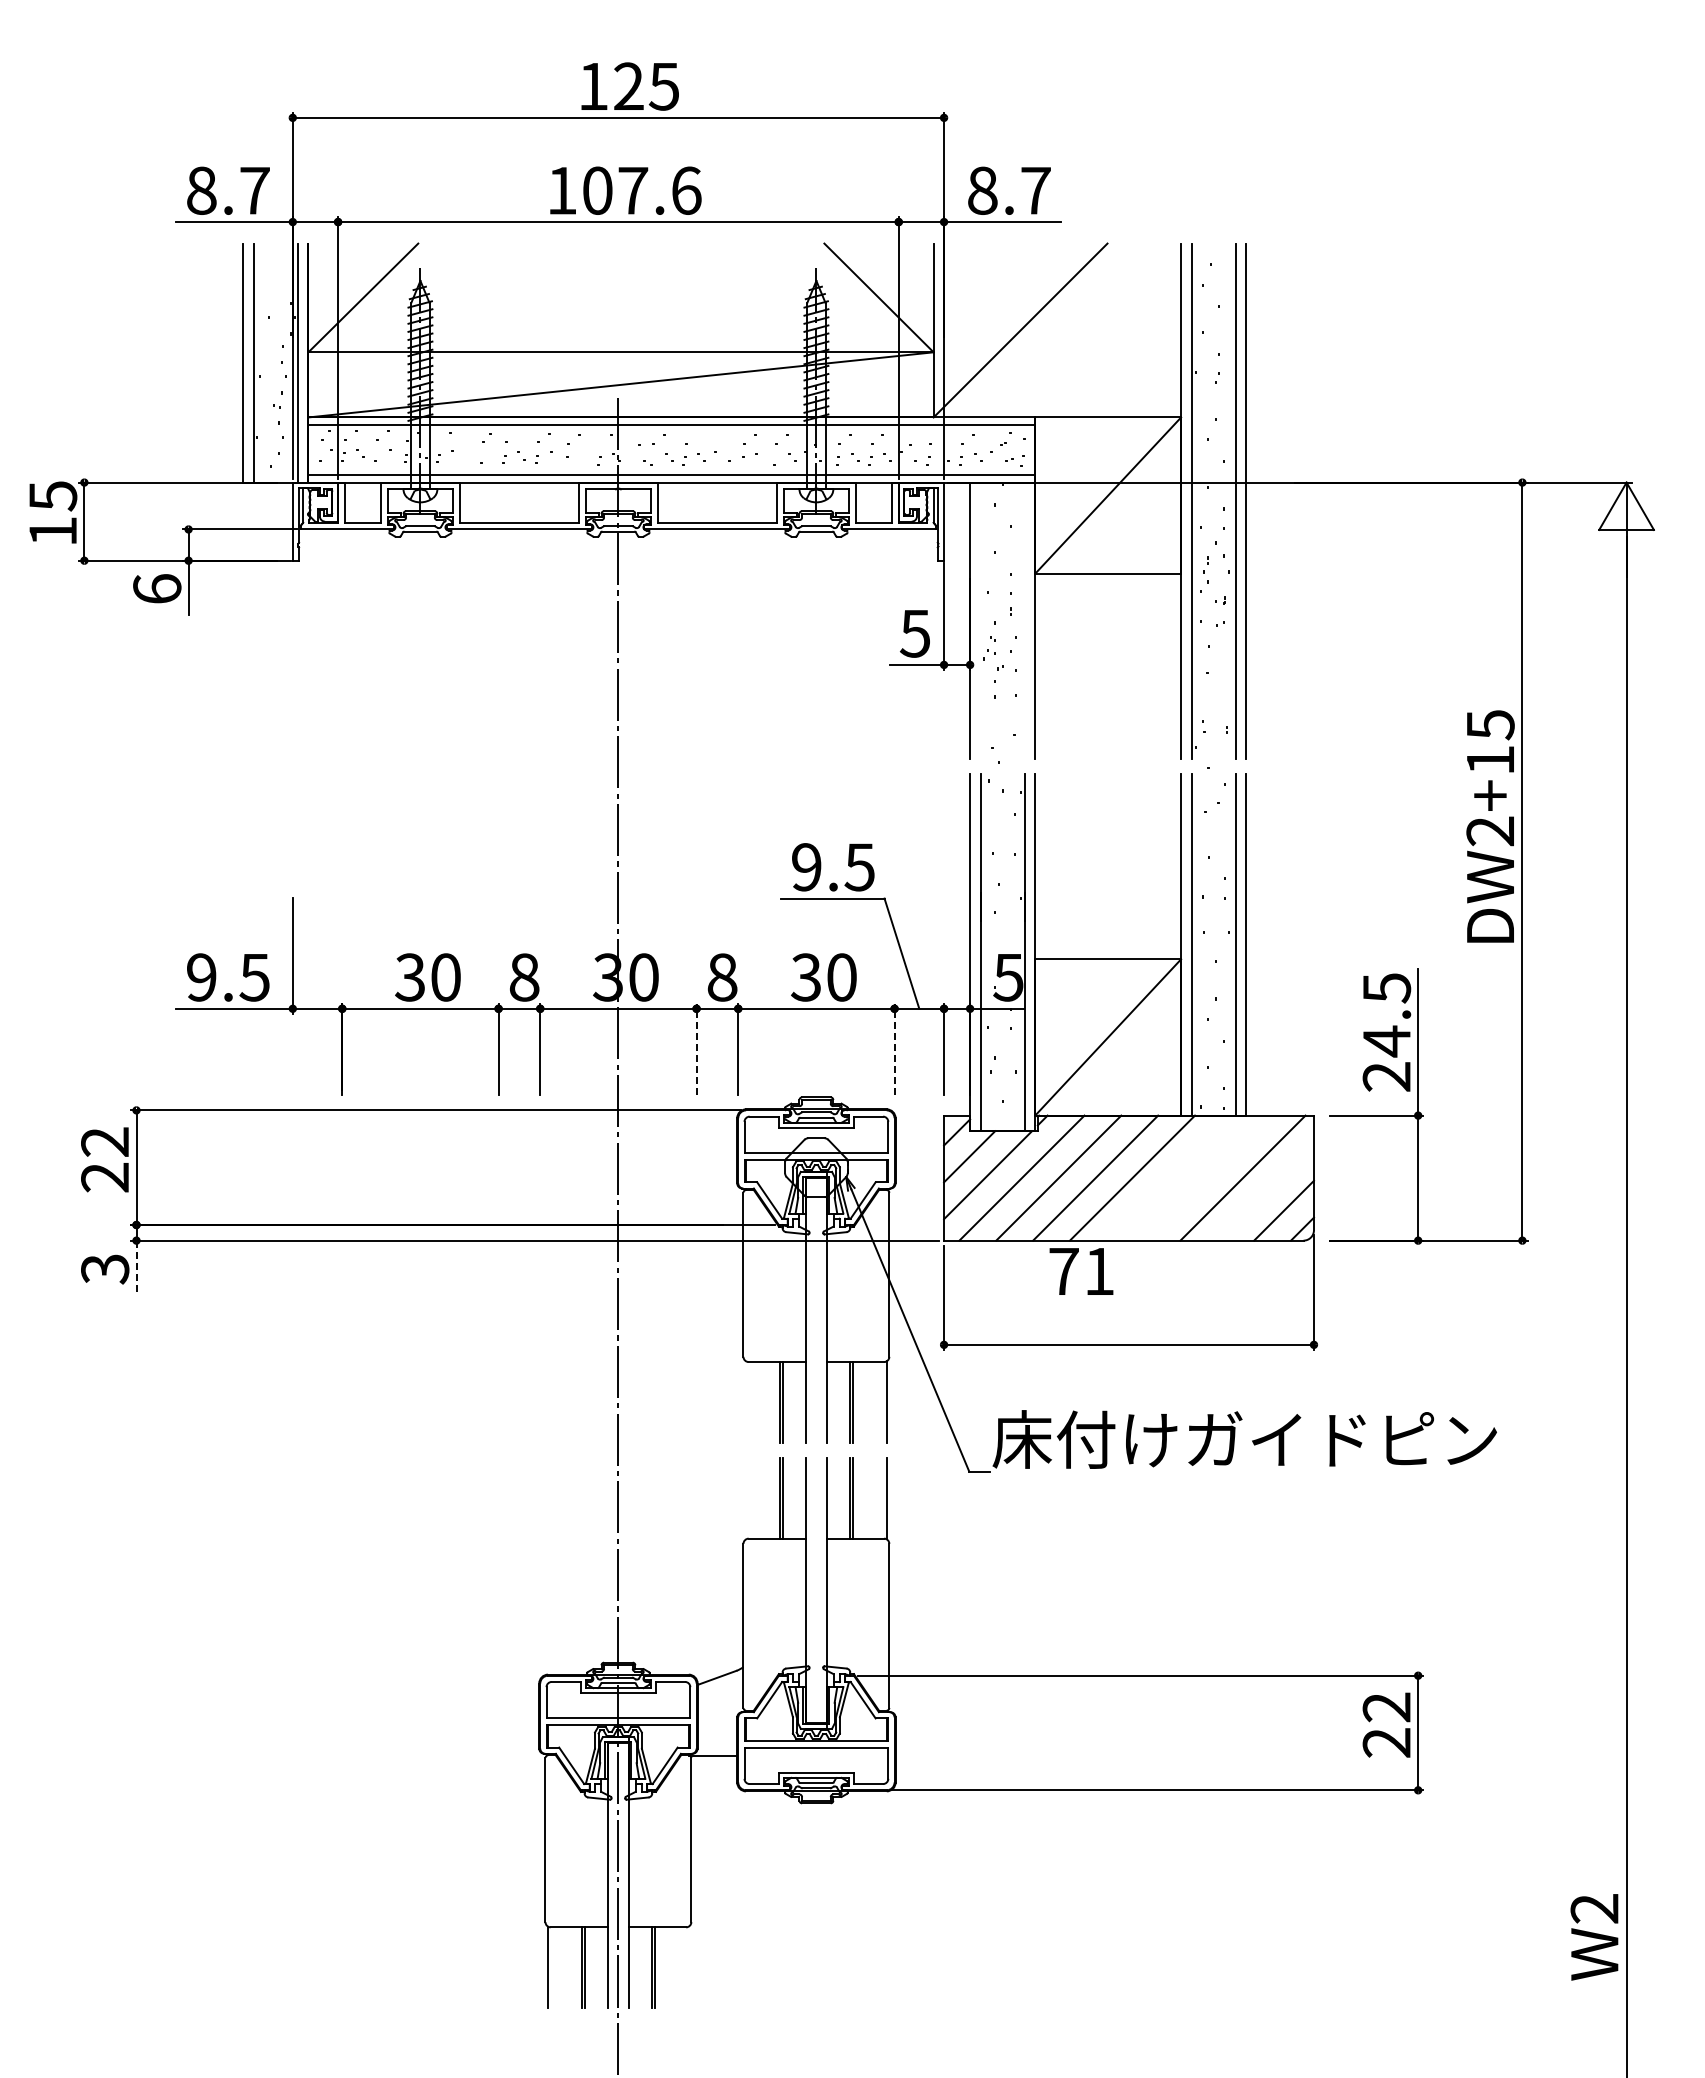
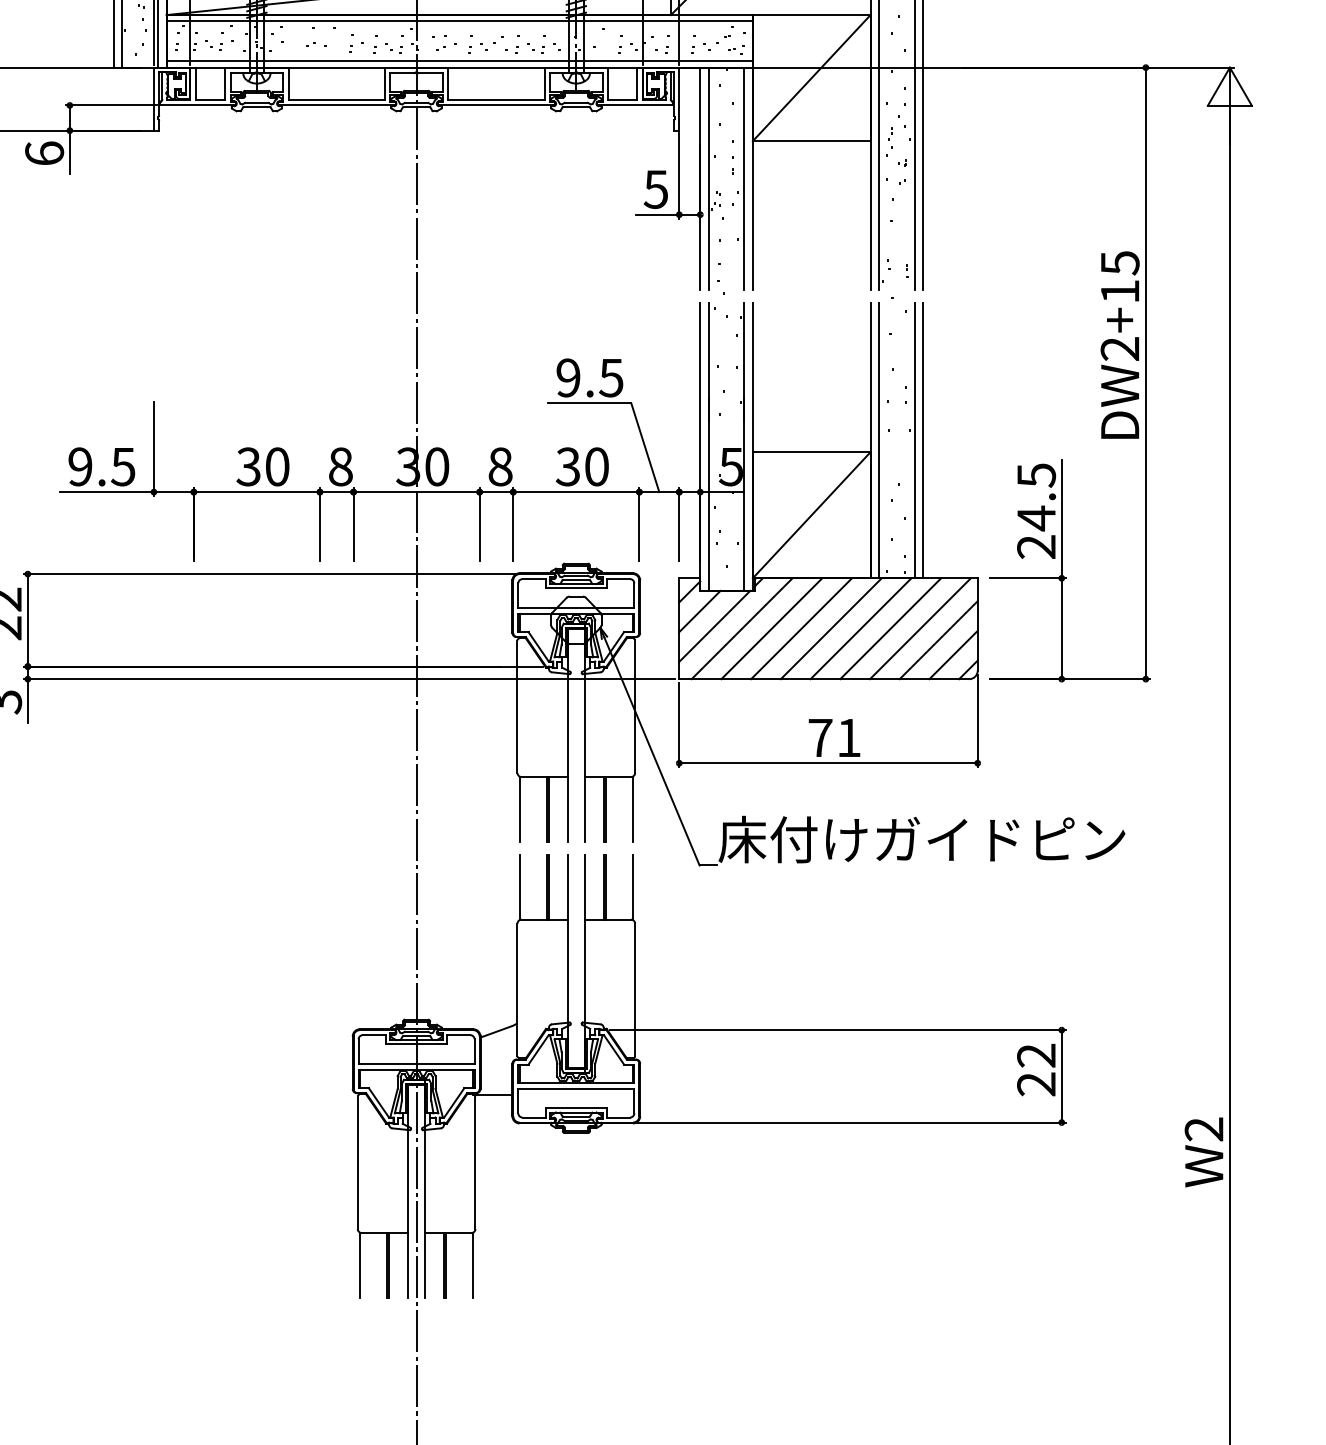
line: (980, 620) -> (708, 178), added
line: (1024, 620) -> (744, 178), added
line: (696, 1049) -> (479, 524), dashed -> solid
line: (894, 1049) -> (639, 524), dashed -> solid
line: (1168, 1177) -> (860, 628), added
line: (1205, 1177) -> (890, 628), added
line: (1265, 1191) -> (938, 639), added
line: (136, 1267) -> (27, 700), dashed -> solid
text: (1081, 1271) -> (834, 737), moved
line: (746, 1401) -> (519, 808), added
line: (746, 1498) -> (519, 887), added
text: (1594, 1937) -> (1204, 1152), moved
line: (688, 1966) -> (473, 1264), added

